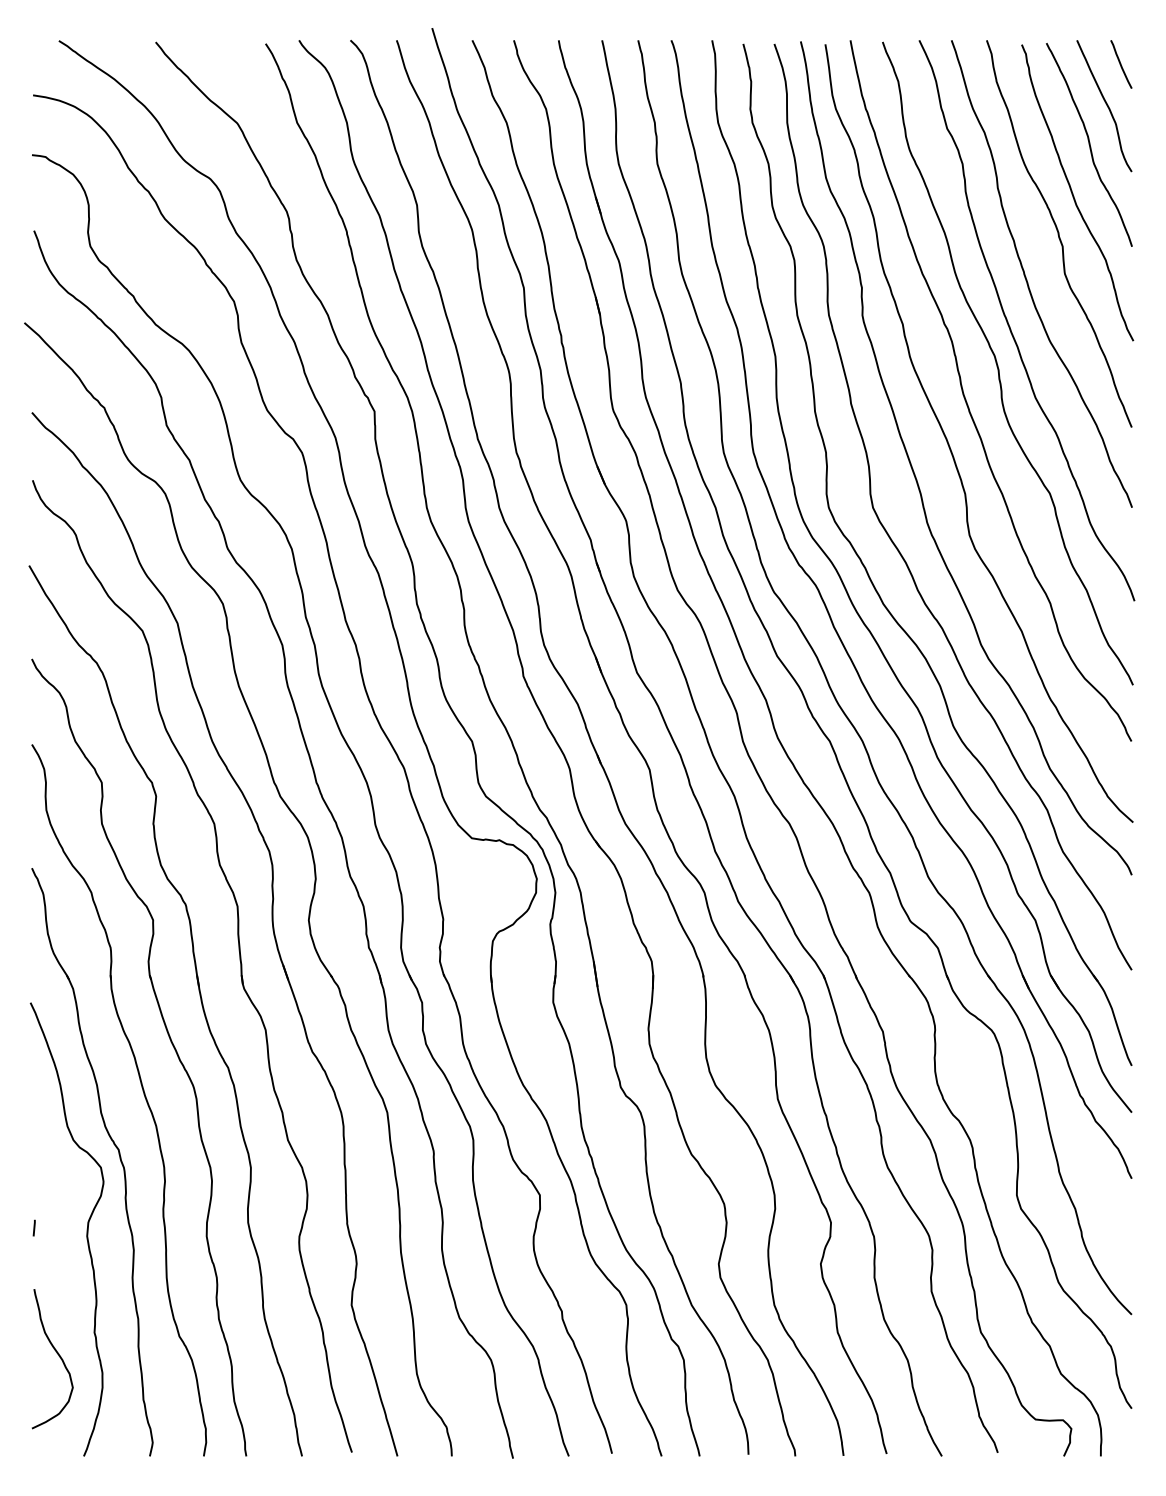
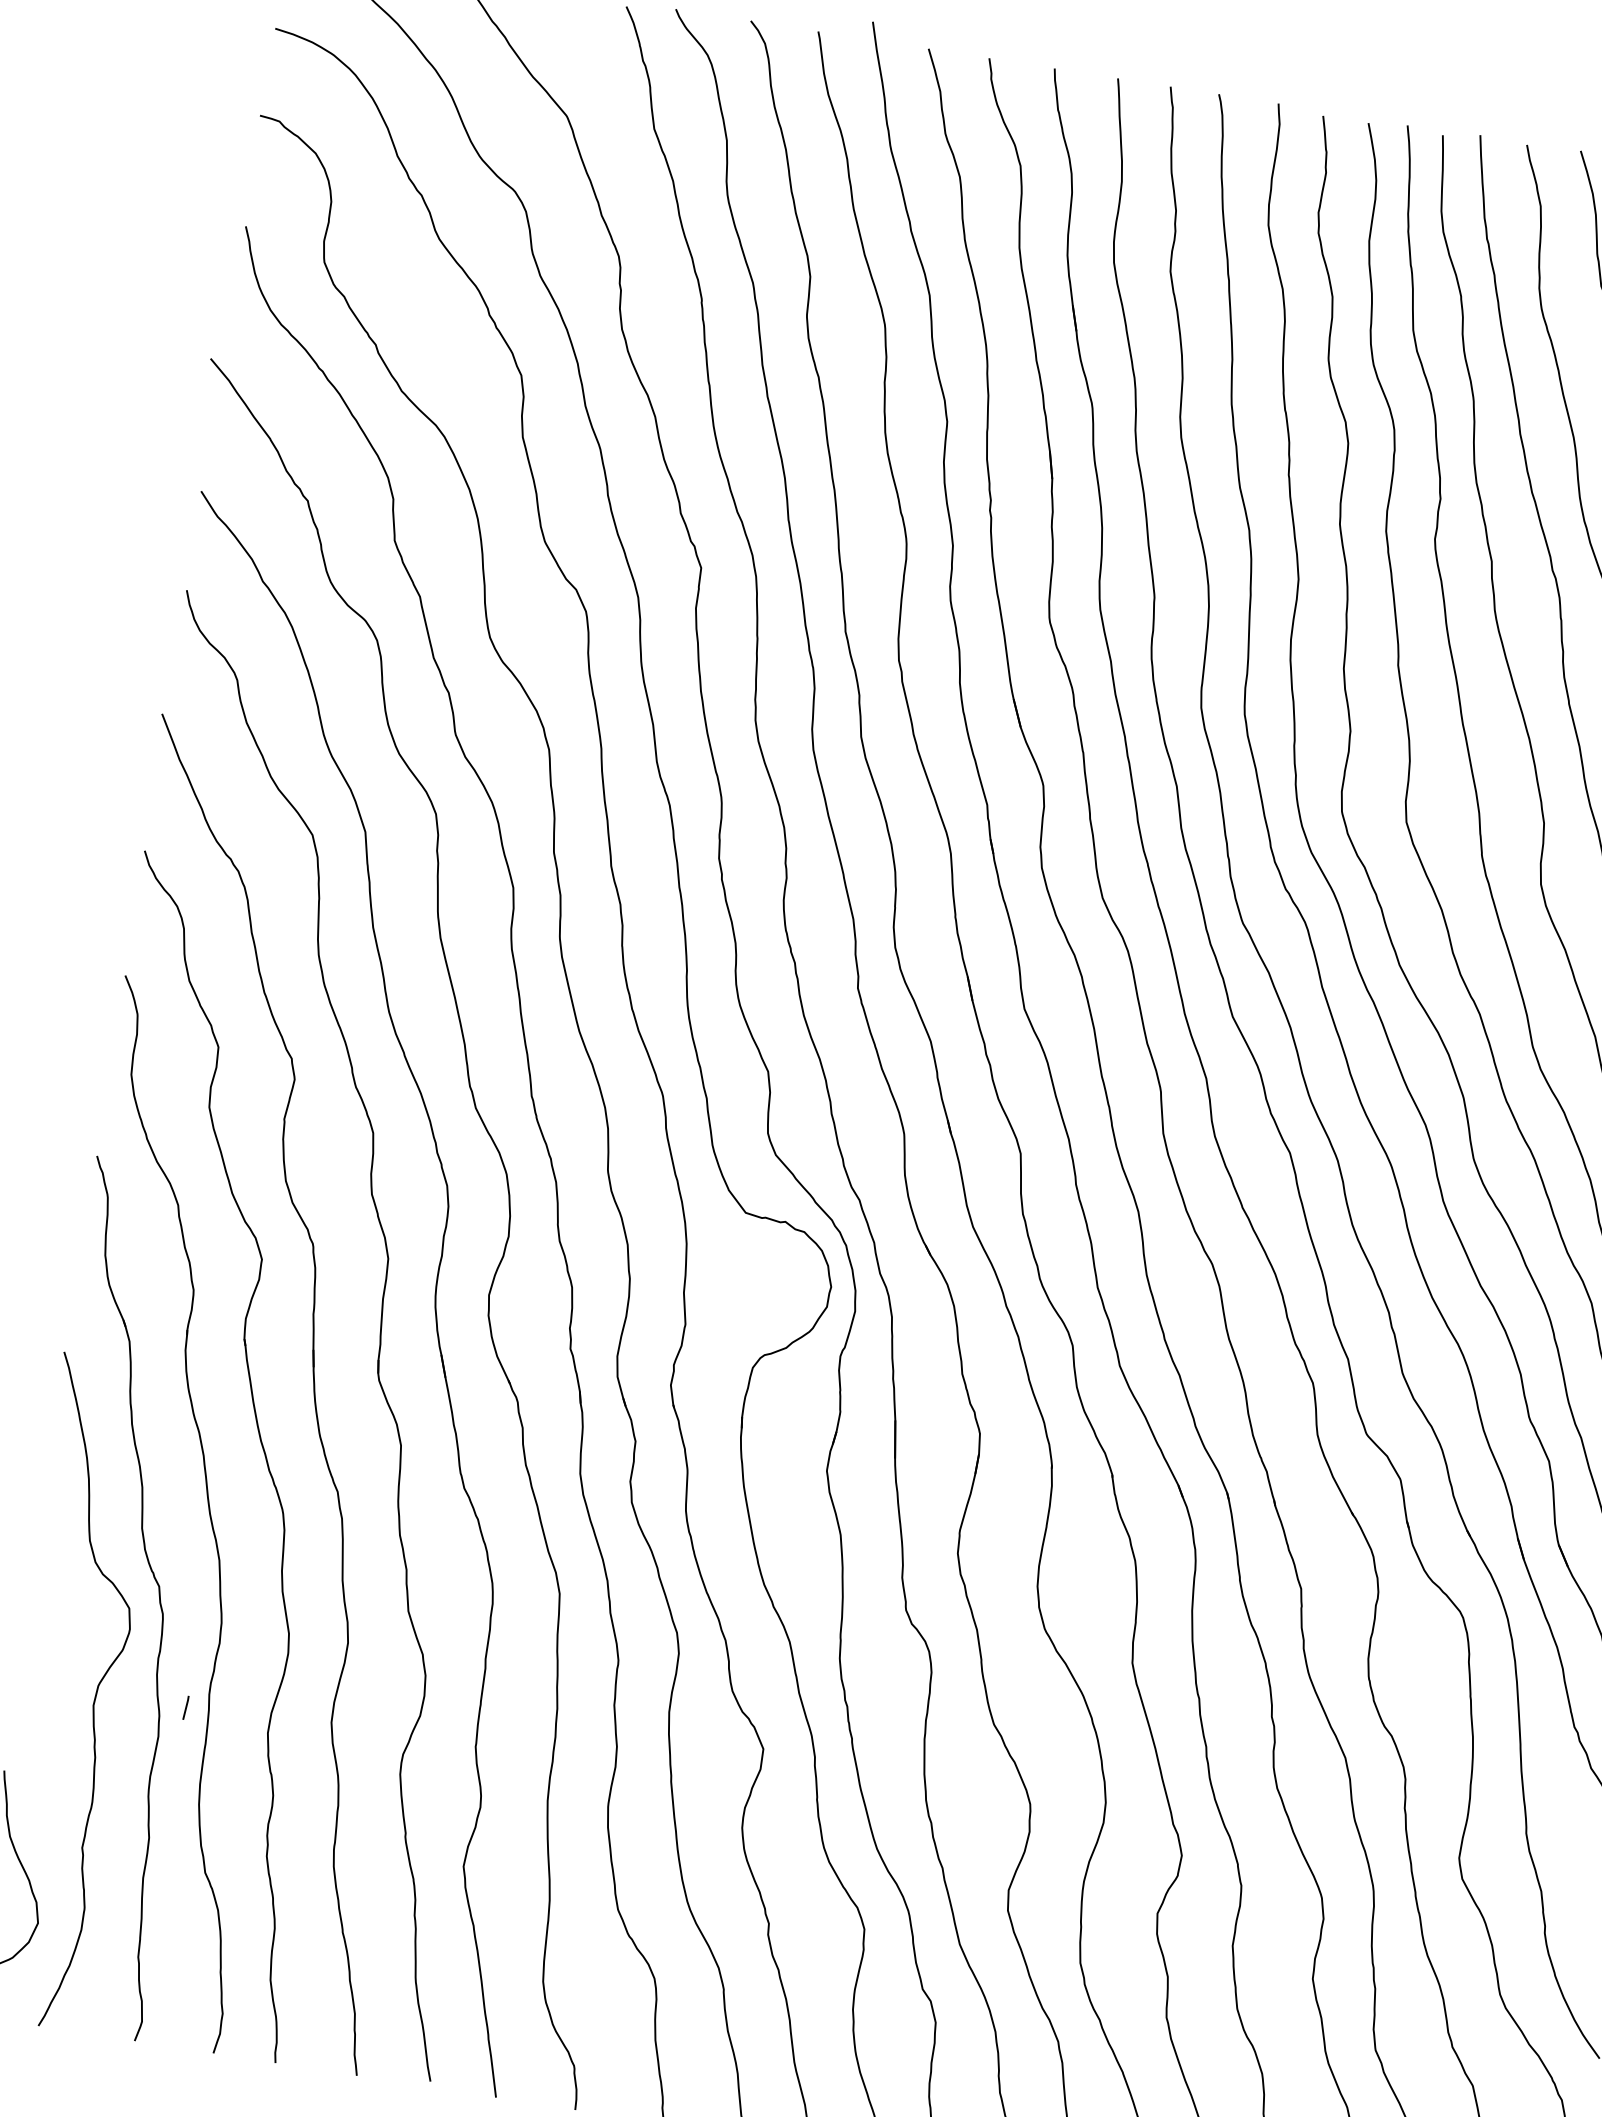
line: (33, 1227) -> (184, 1706), moved

